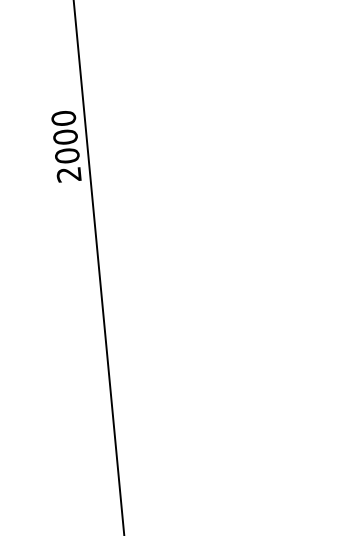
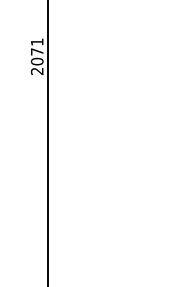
text: (63, 126) -> (36, 46), 2000 -> 2071

